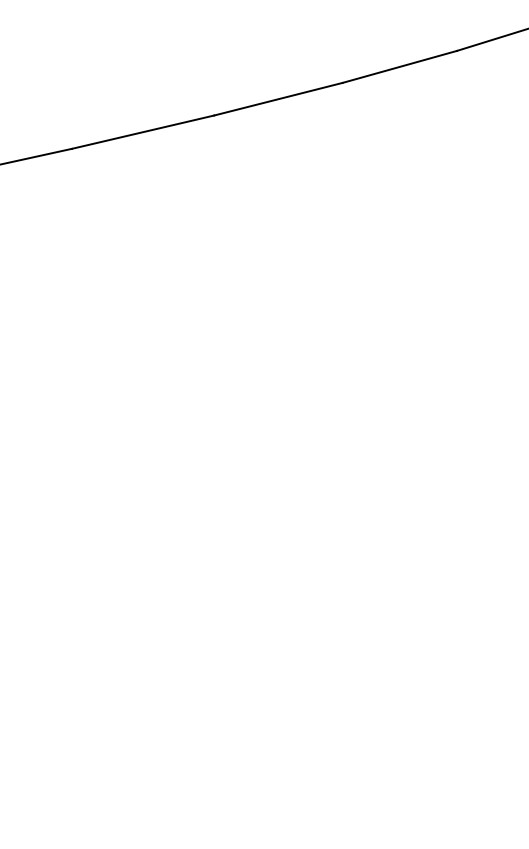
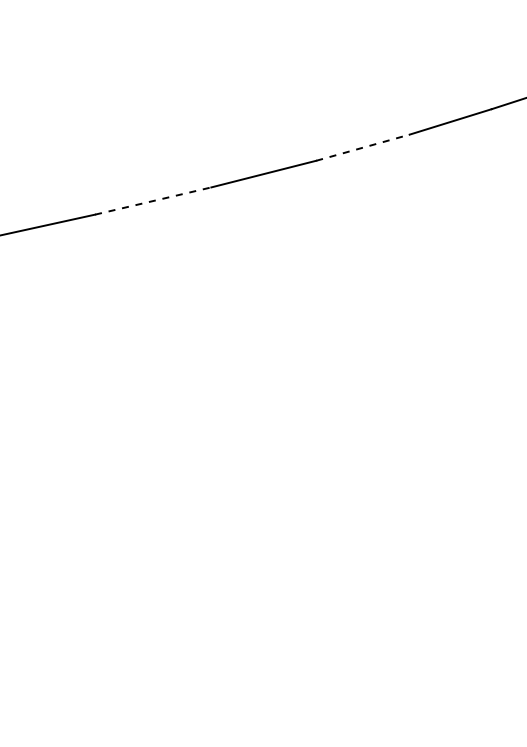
line: (399, 66) -> (362, 147), solid -> dashed
line: (143, 132) -> (153, 201), solid -> dashed

